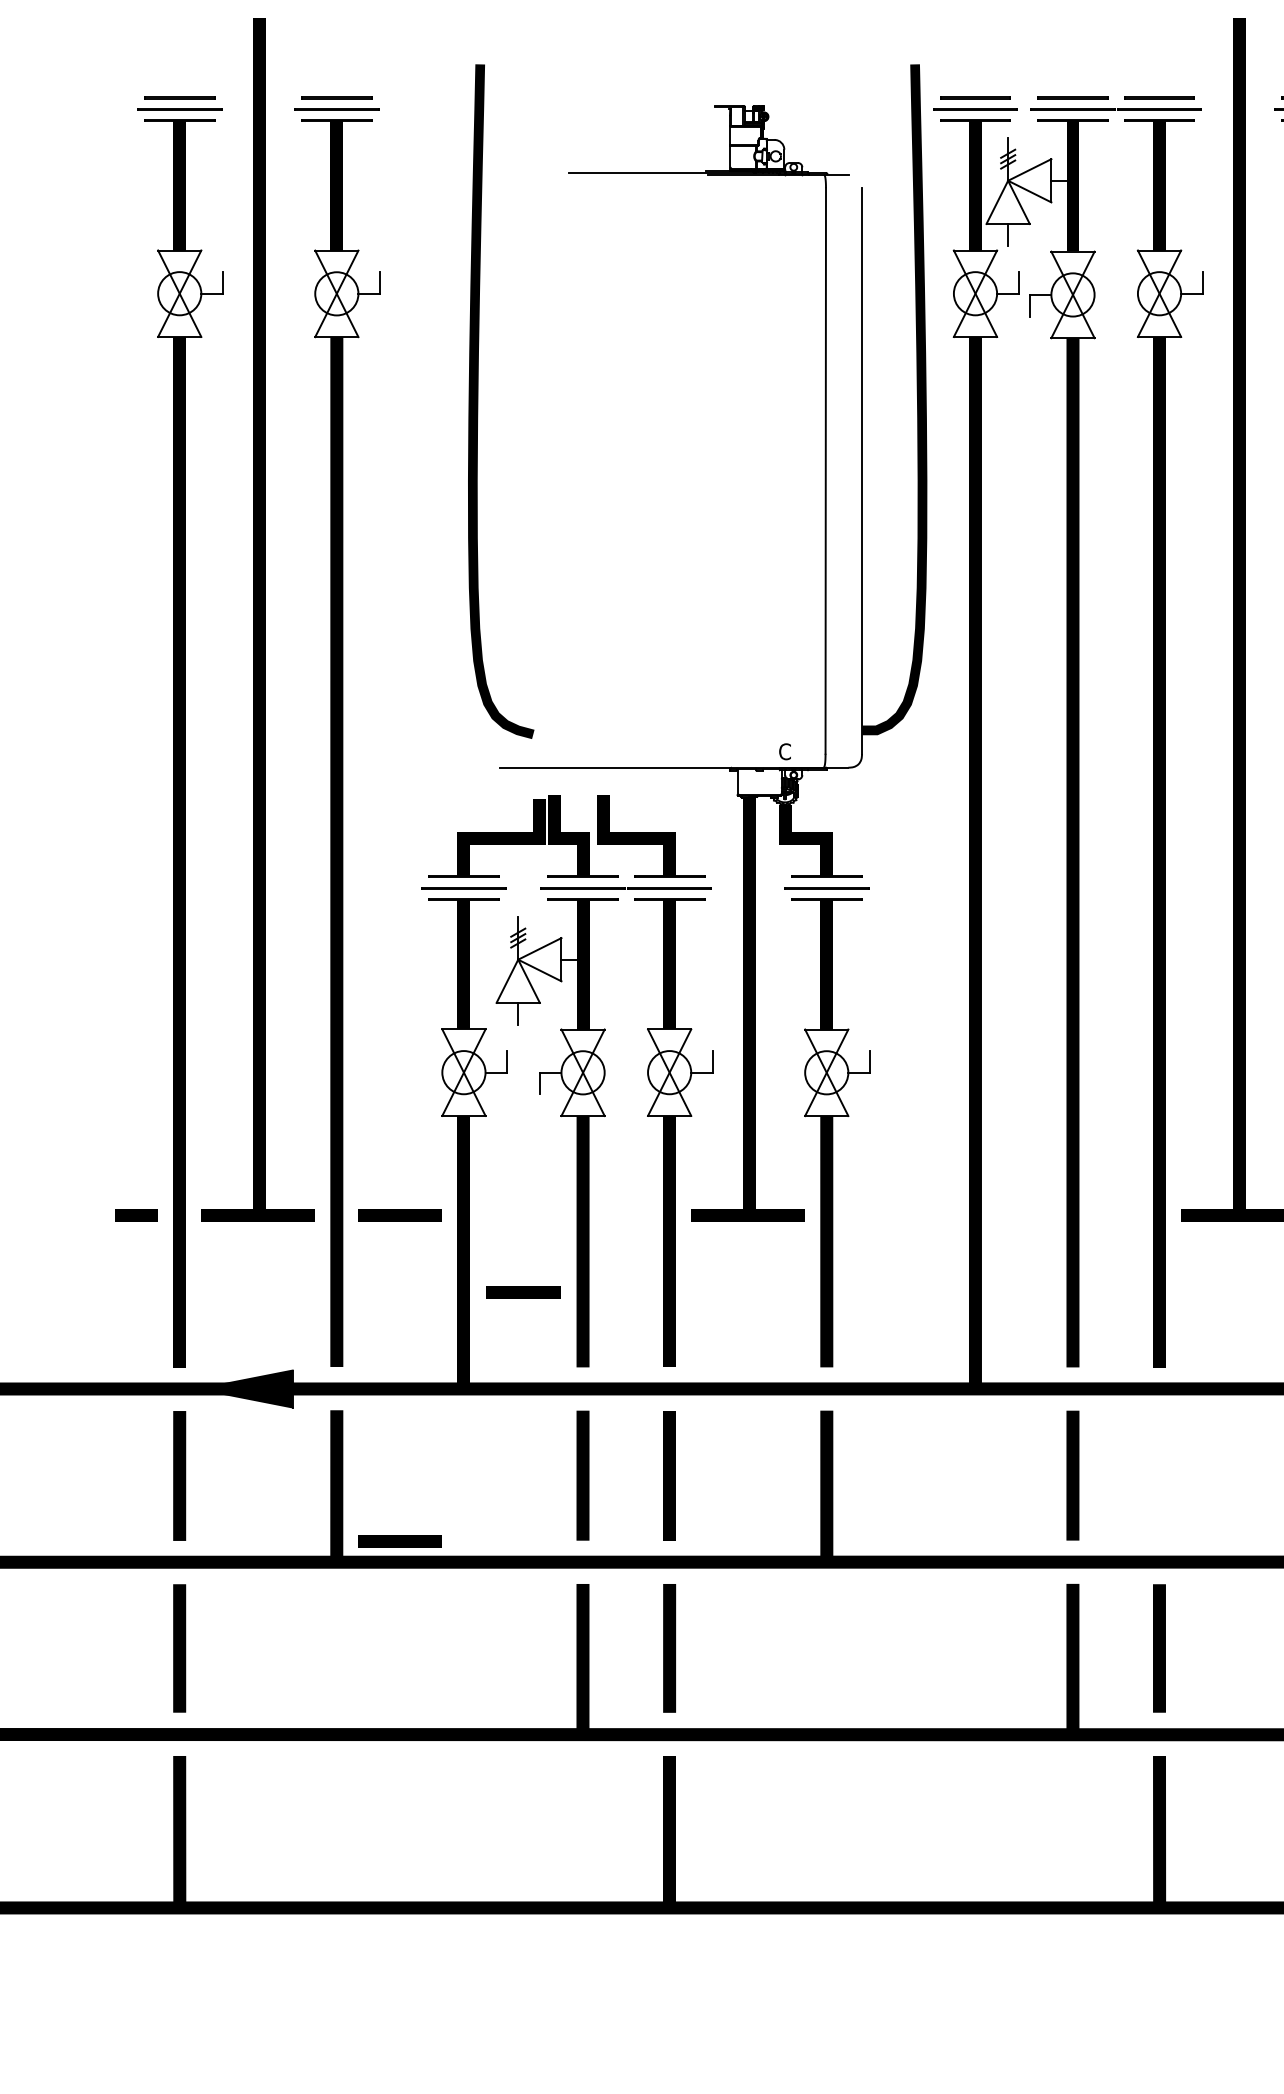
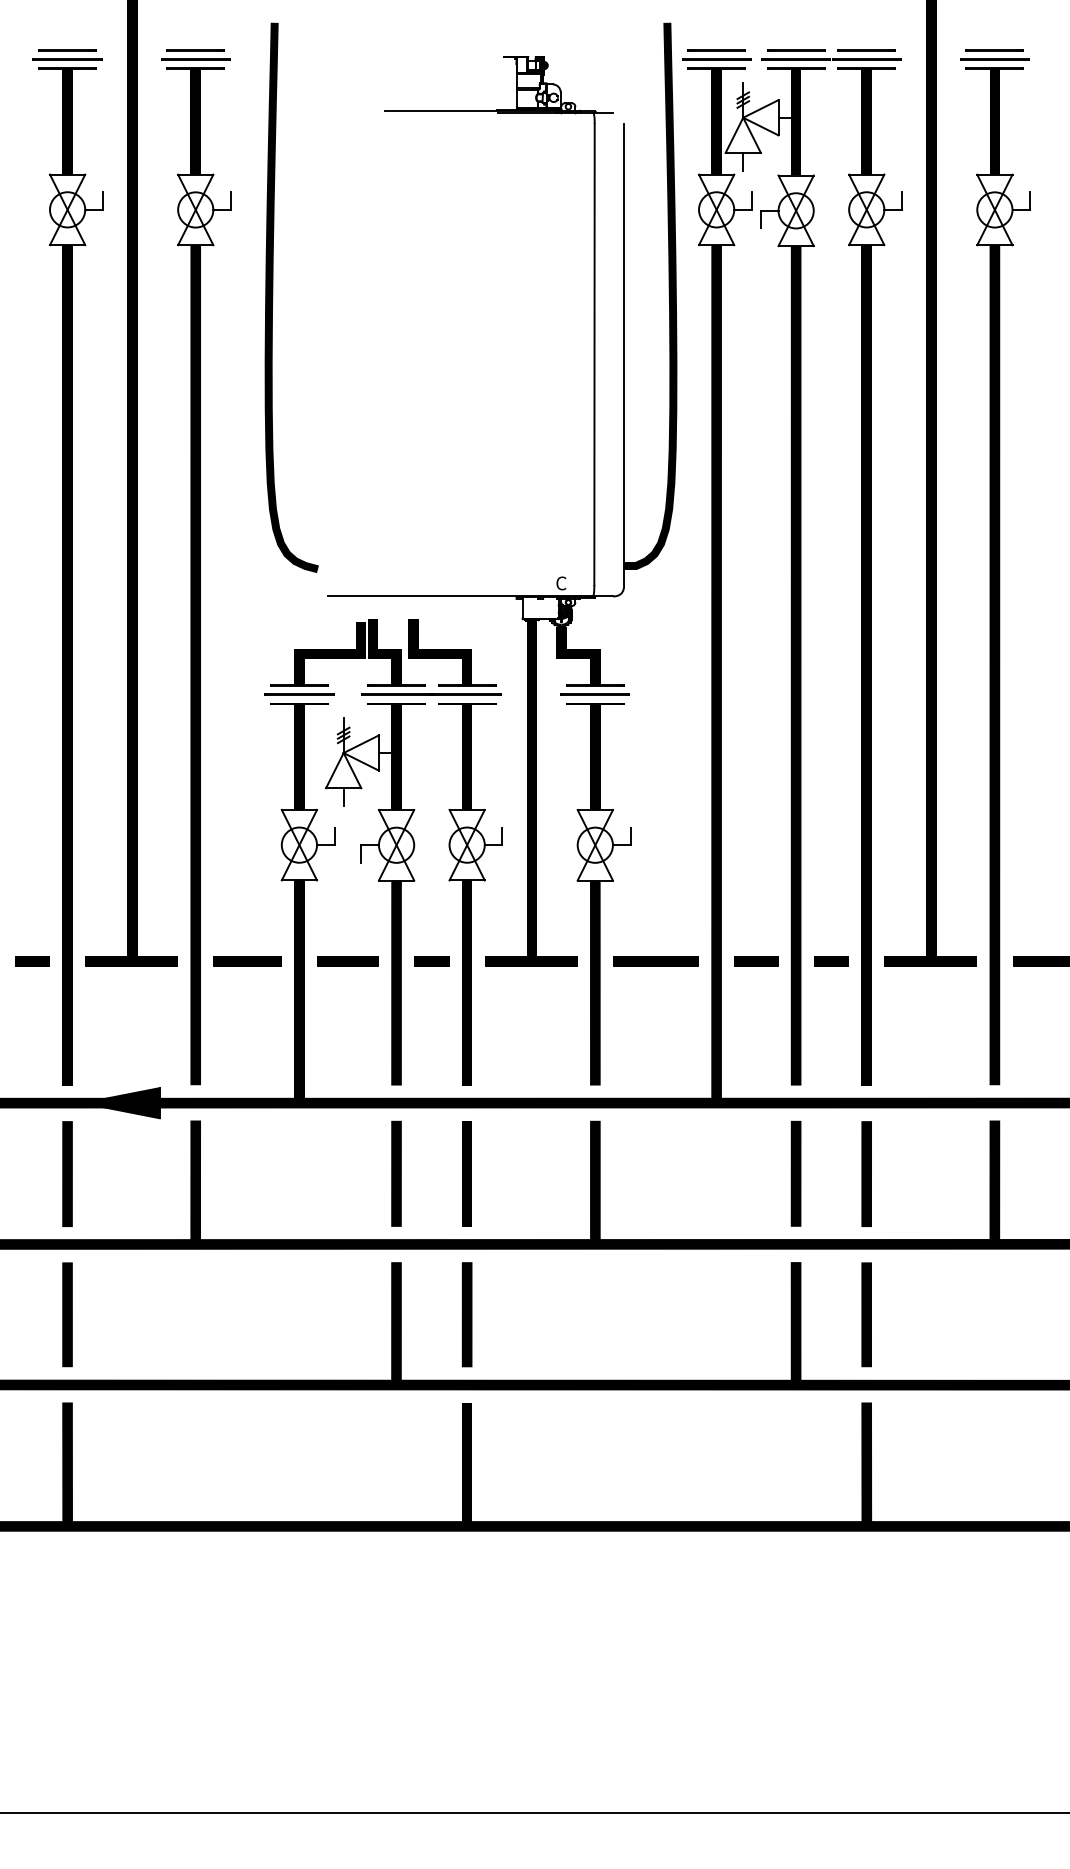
curve: (478, 401) -> (273, 297), moved
line: (625, 1215) -> (431, 961), added
line: (900, 1215) -> (655, 961), added
line: (1024, 1215) -> (756, 961), added
line: (1116, 1215) -> (831, 961), added
line: (522, 1292) -> (347, 961), moved
line: (1159, 1475) -> (866, 1173), added
line: (400, 1541) -> (247, 1227), removed

